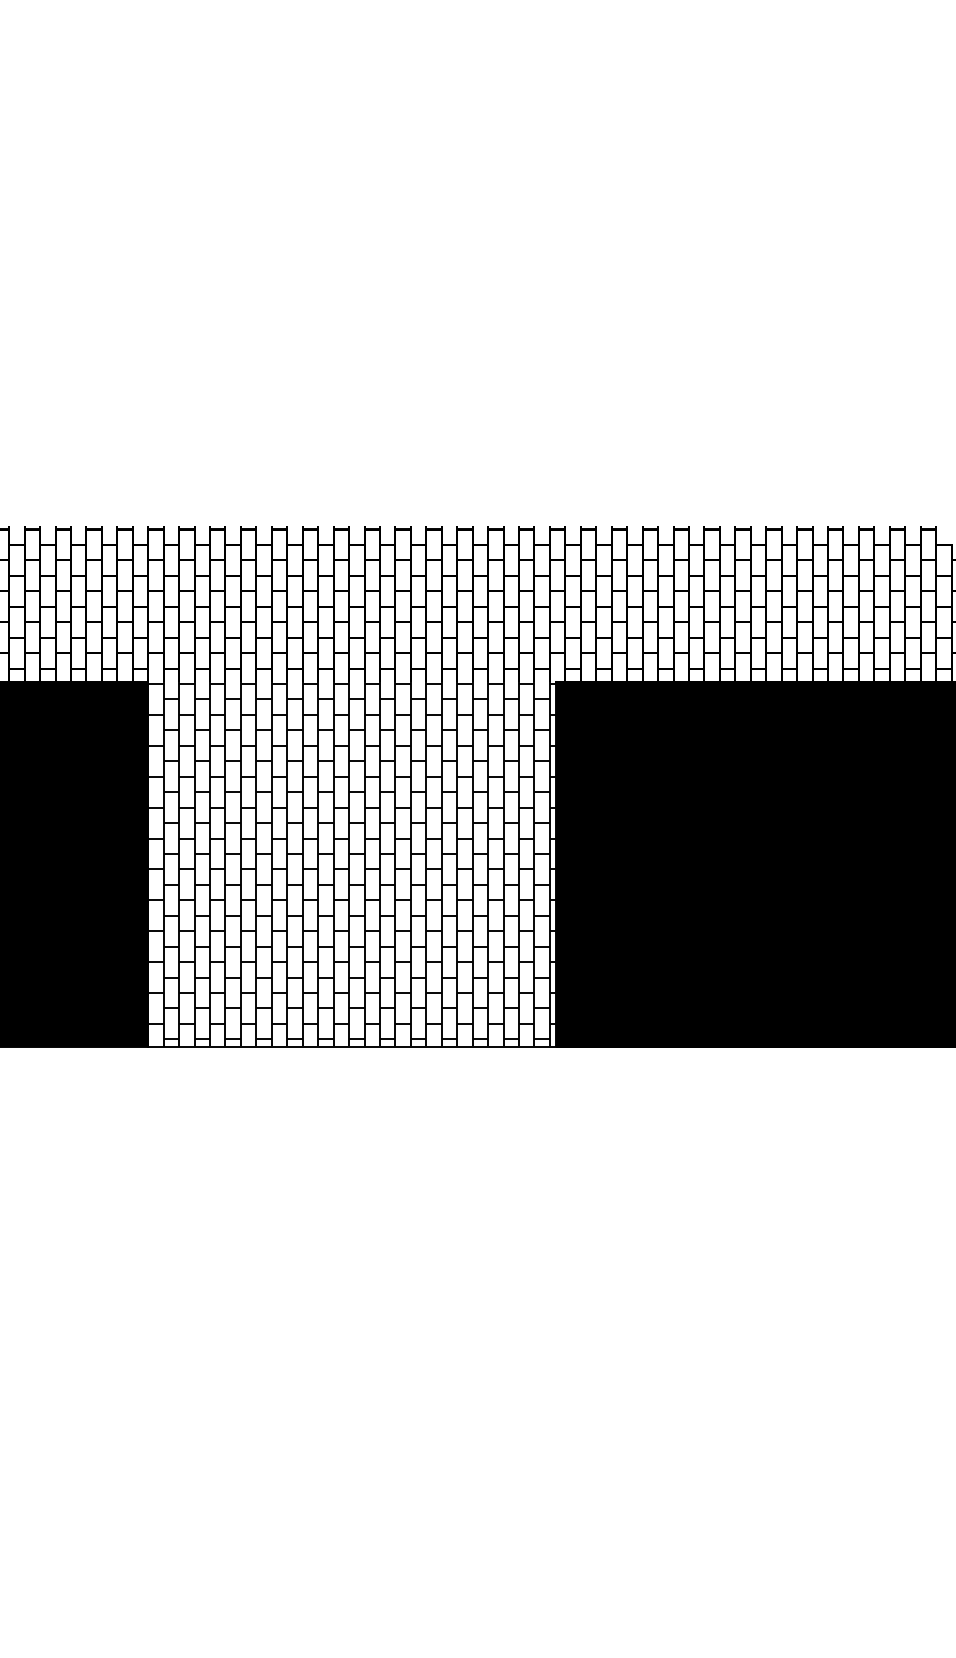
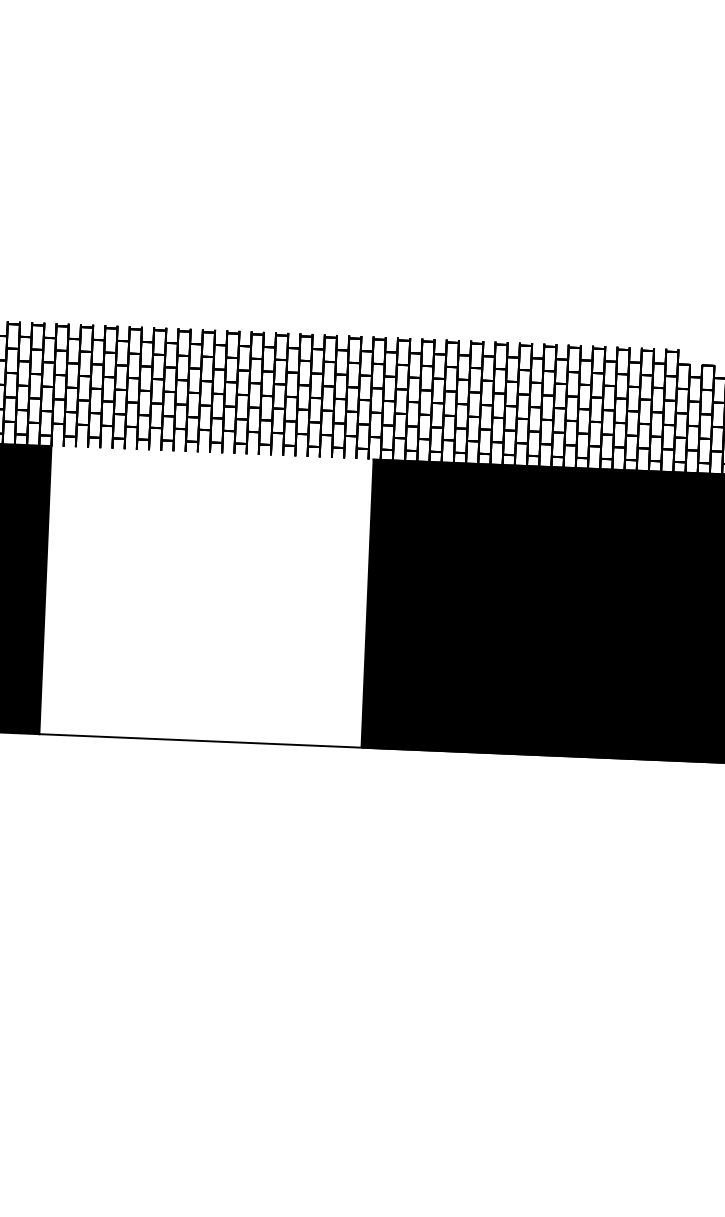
hatch: (352, 863) -> (206, 596), removed

